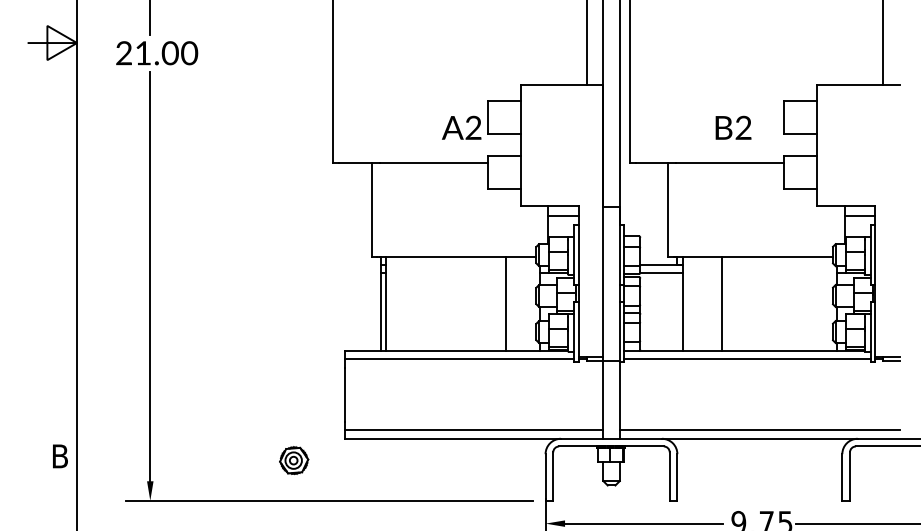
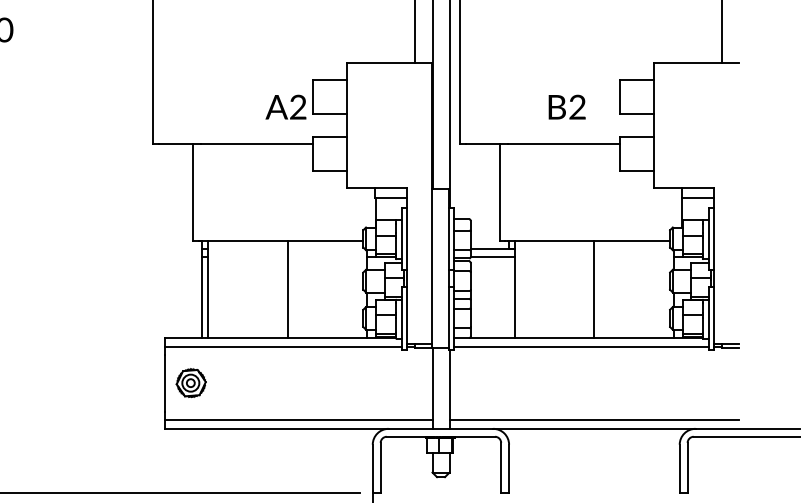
line: (506, 303) -> (287, 288), moved
line: (721, 303) -> (594, 288), moved
part: (294, 460) -> (191, 383), moved

